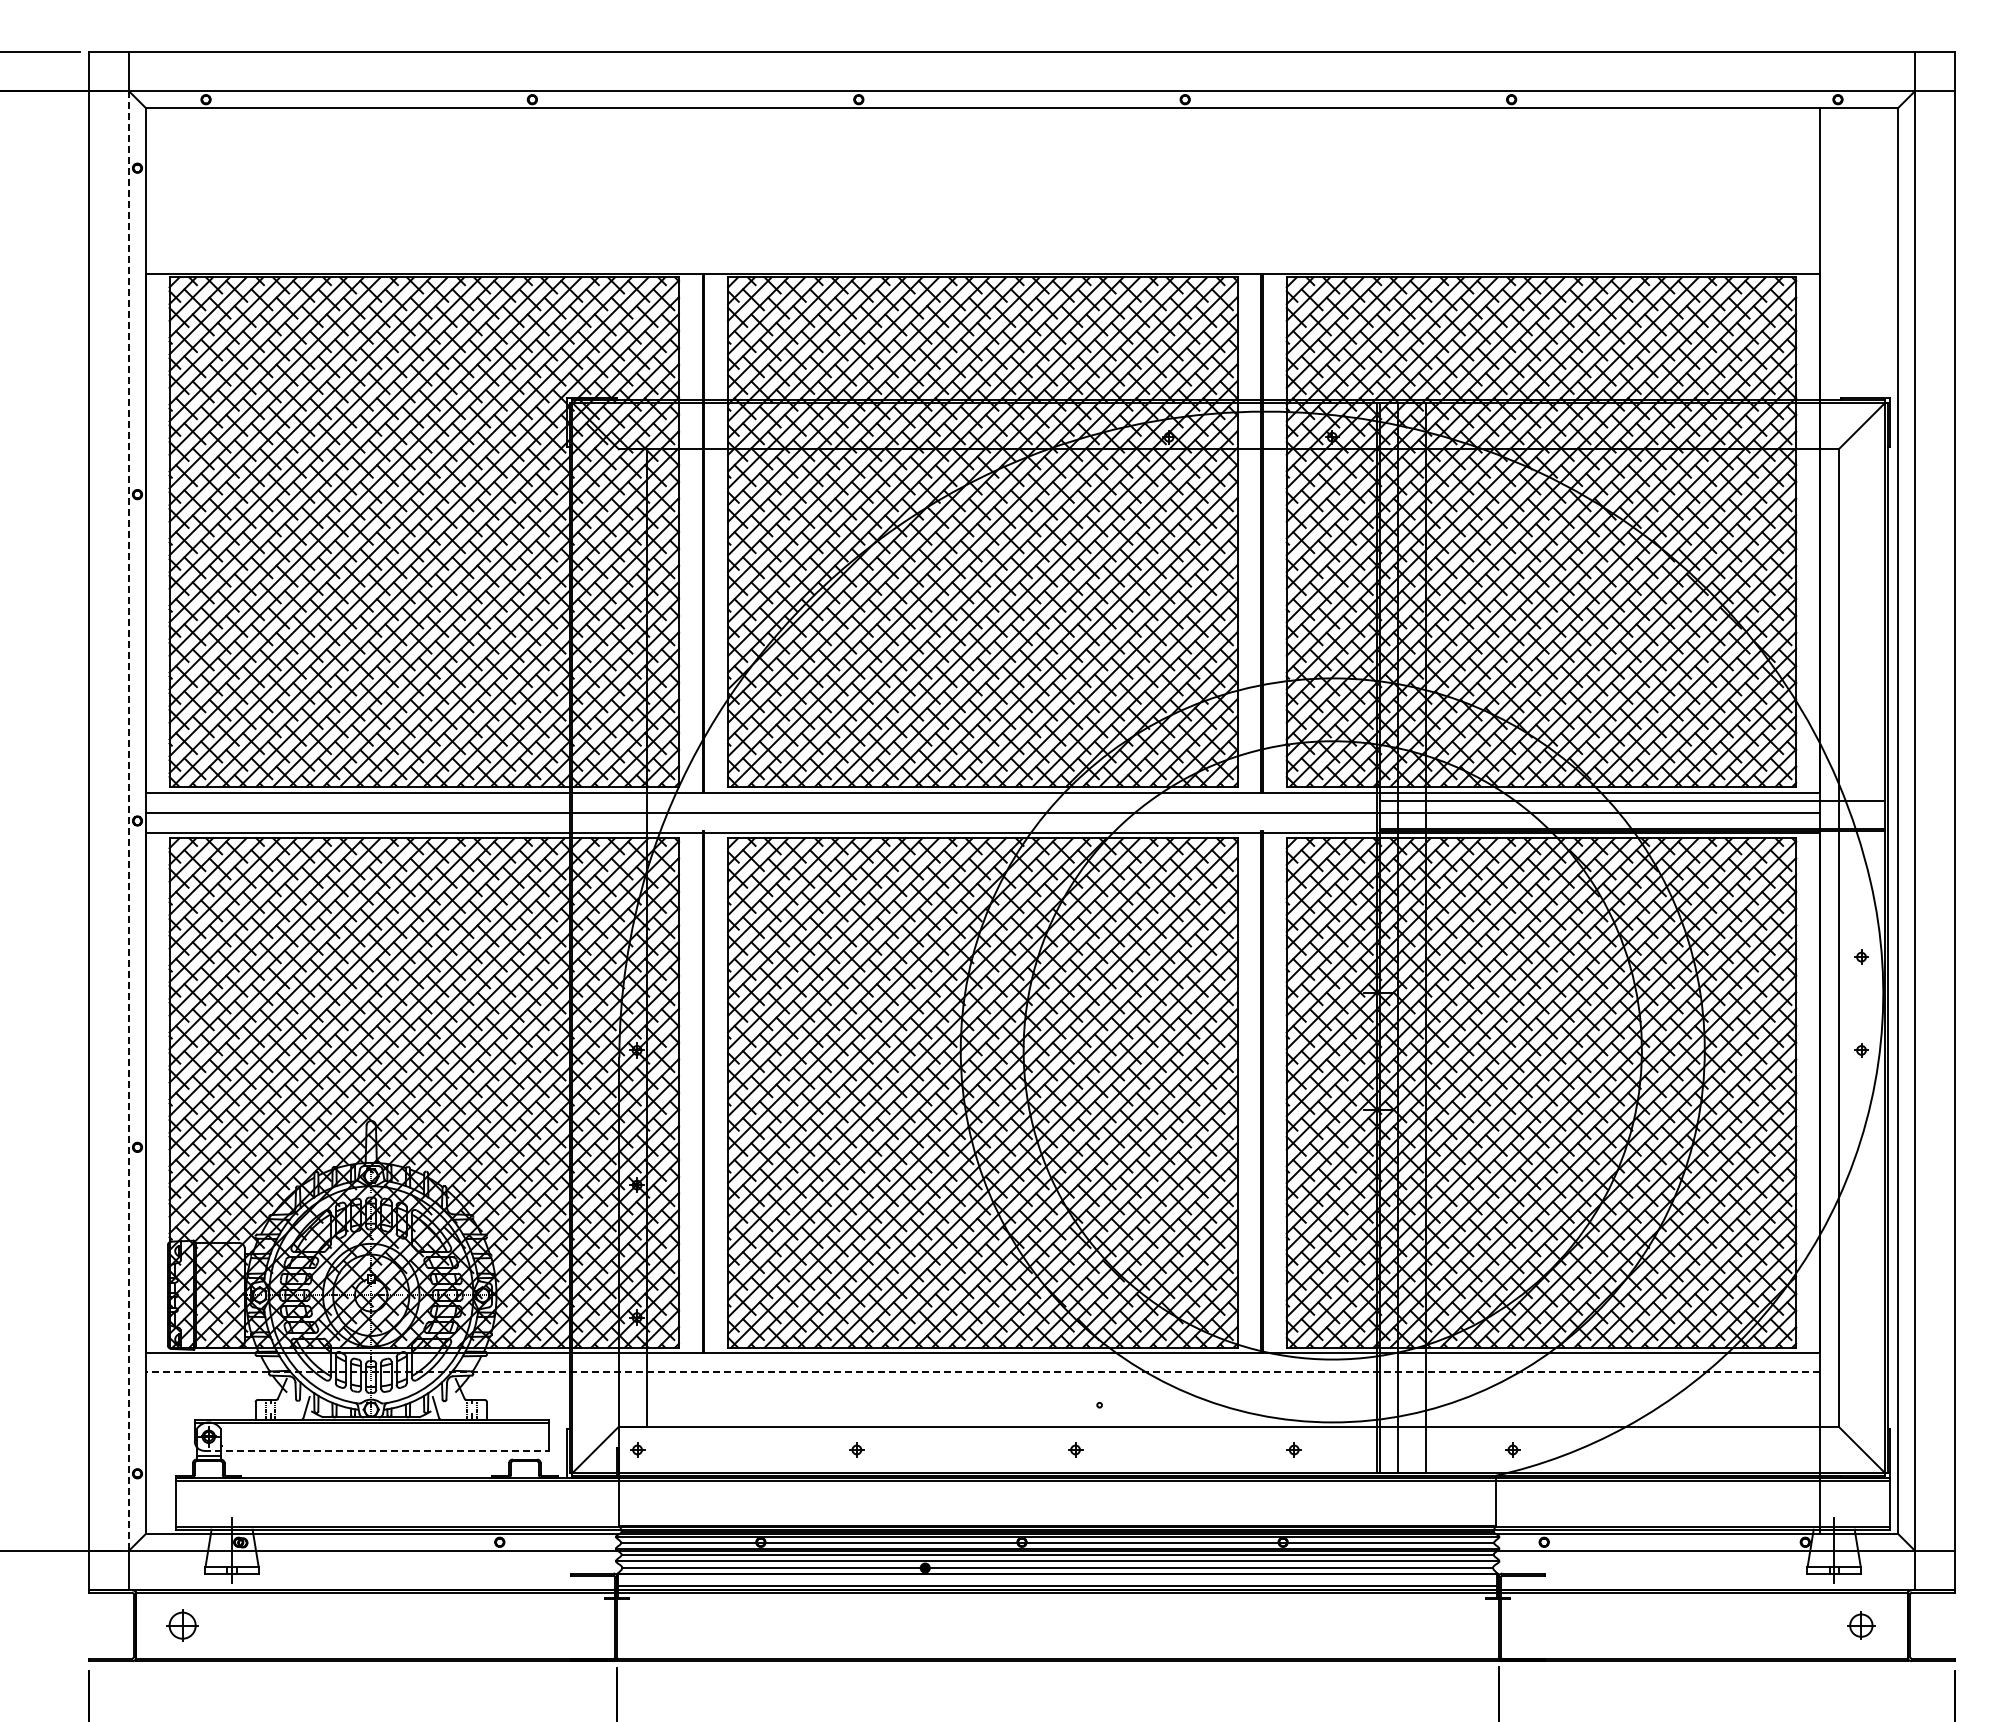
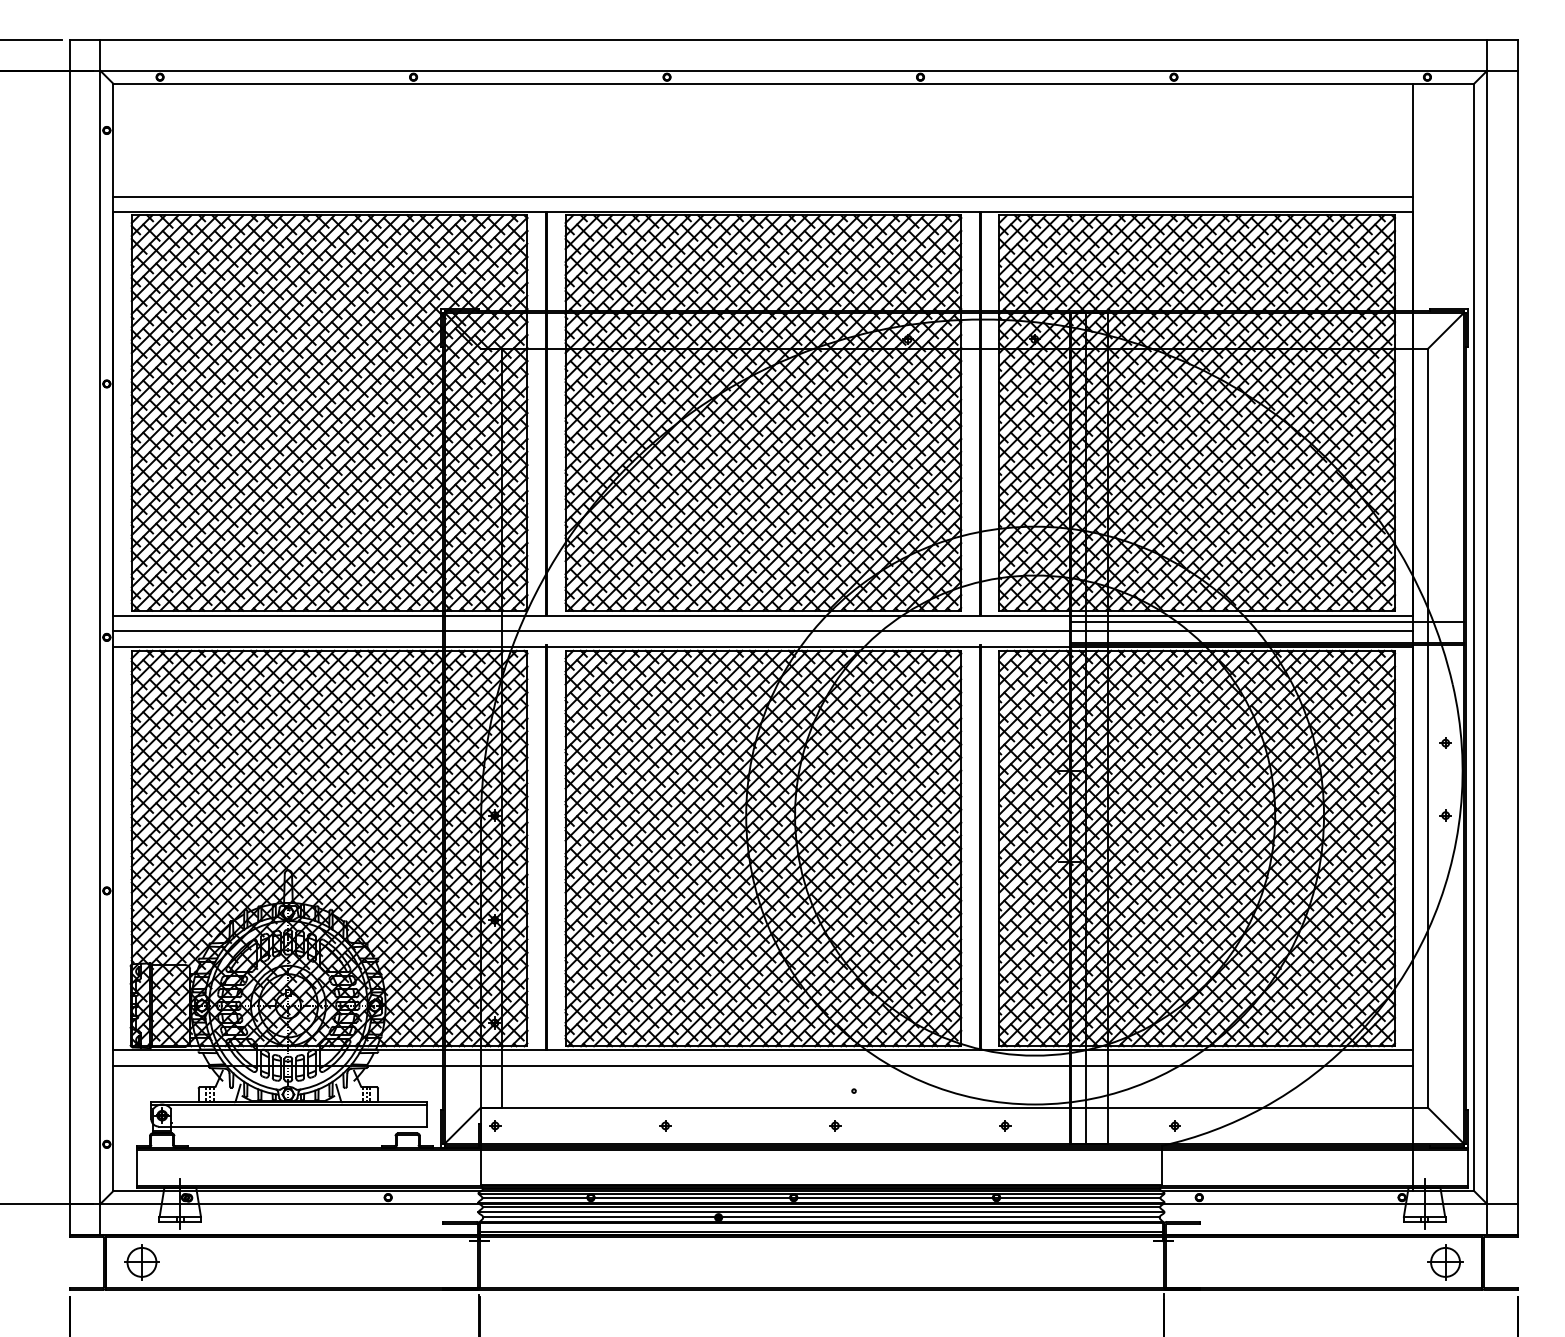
line: (982, 253) -> (763, 196), added
line: (129, 821) -> (100, 637), dashed -> solid
line: (982, 1372) -> (763, 1065), dashed -> solid
line: (376, 1450) -> (292, 1126), dashed -> solid
part: (182, 1625) -> (141, 1262), size x1.43
part: (1861, 1625) -> (1445, 1262), size x1.67

